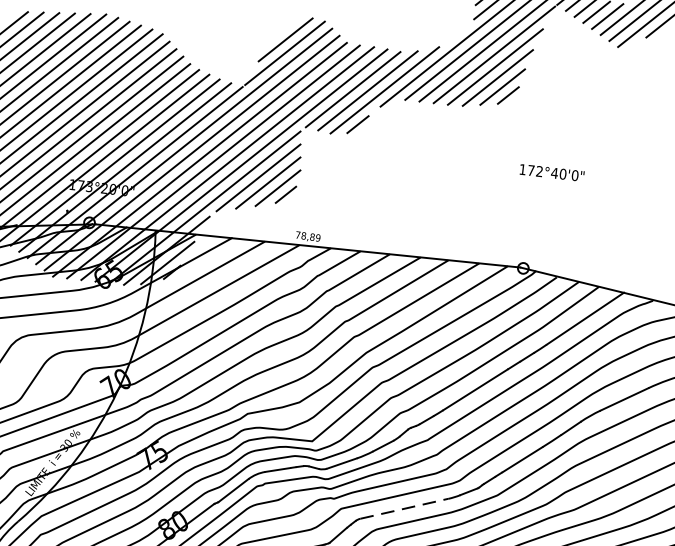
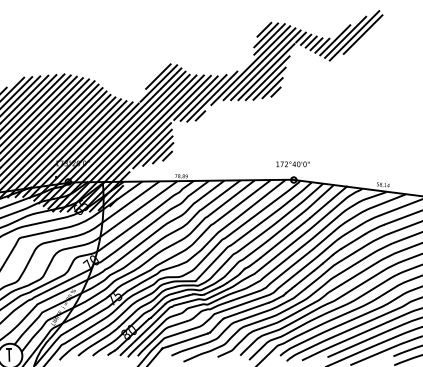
text: (551, 173) -> (292, 164), moved
line: (405, 509) -> (247, 310), dashed -> solid

